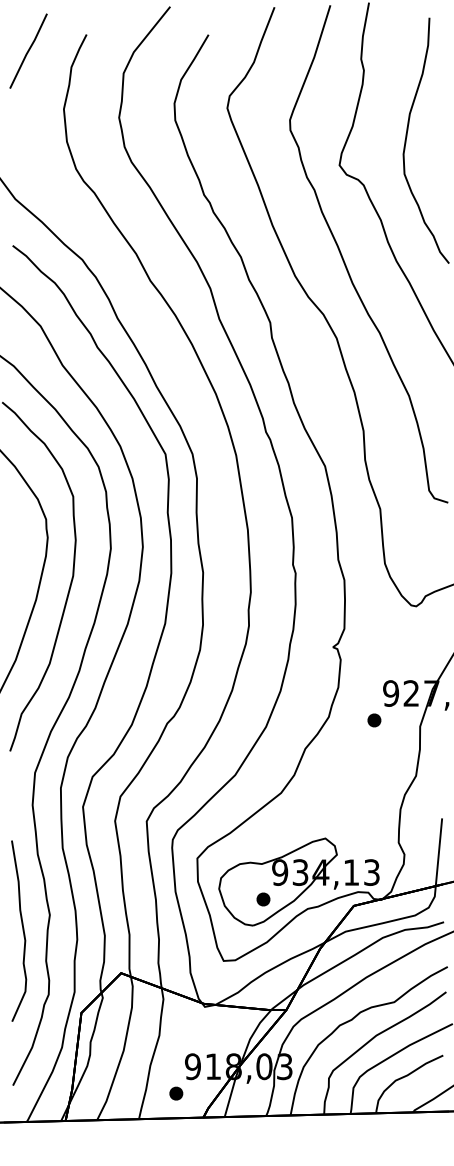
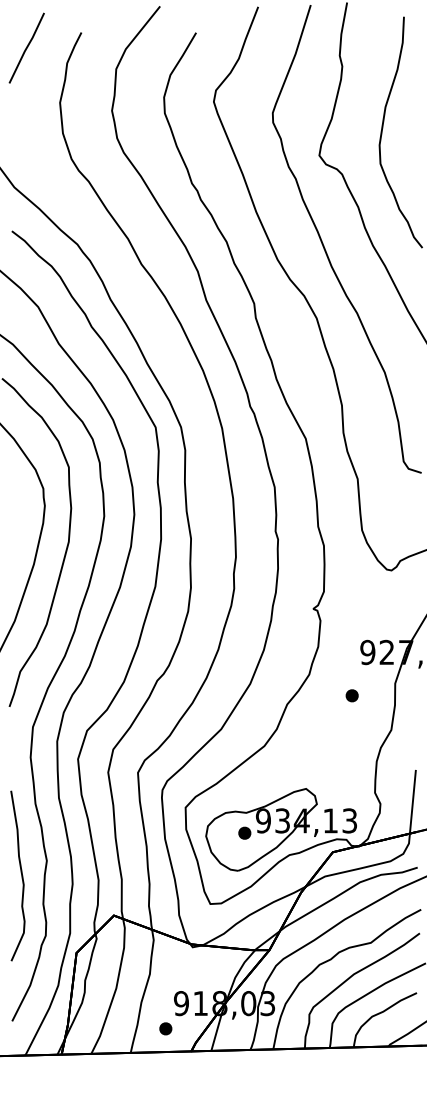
part: (373, 720) -> (351, 695), moved
part: (263, 898) -> (244, 832), moved

